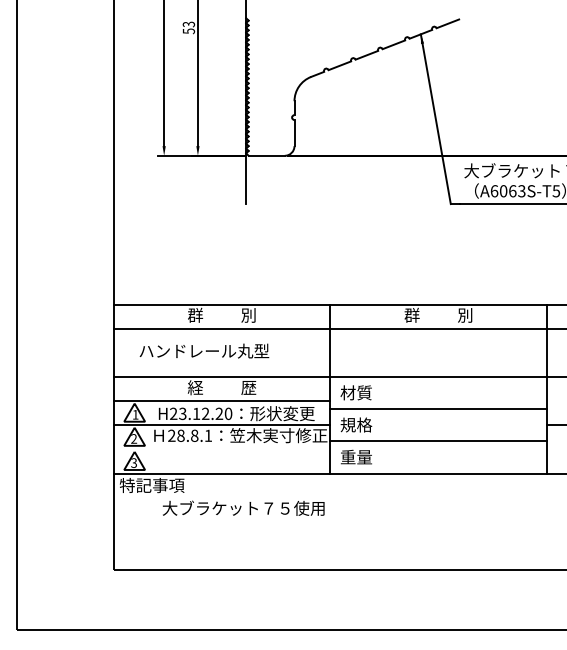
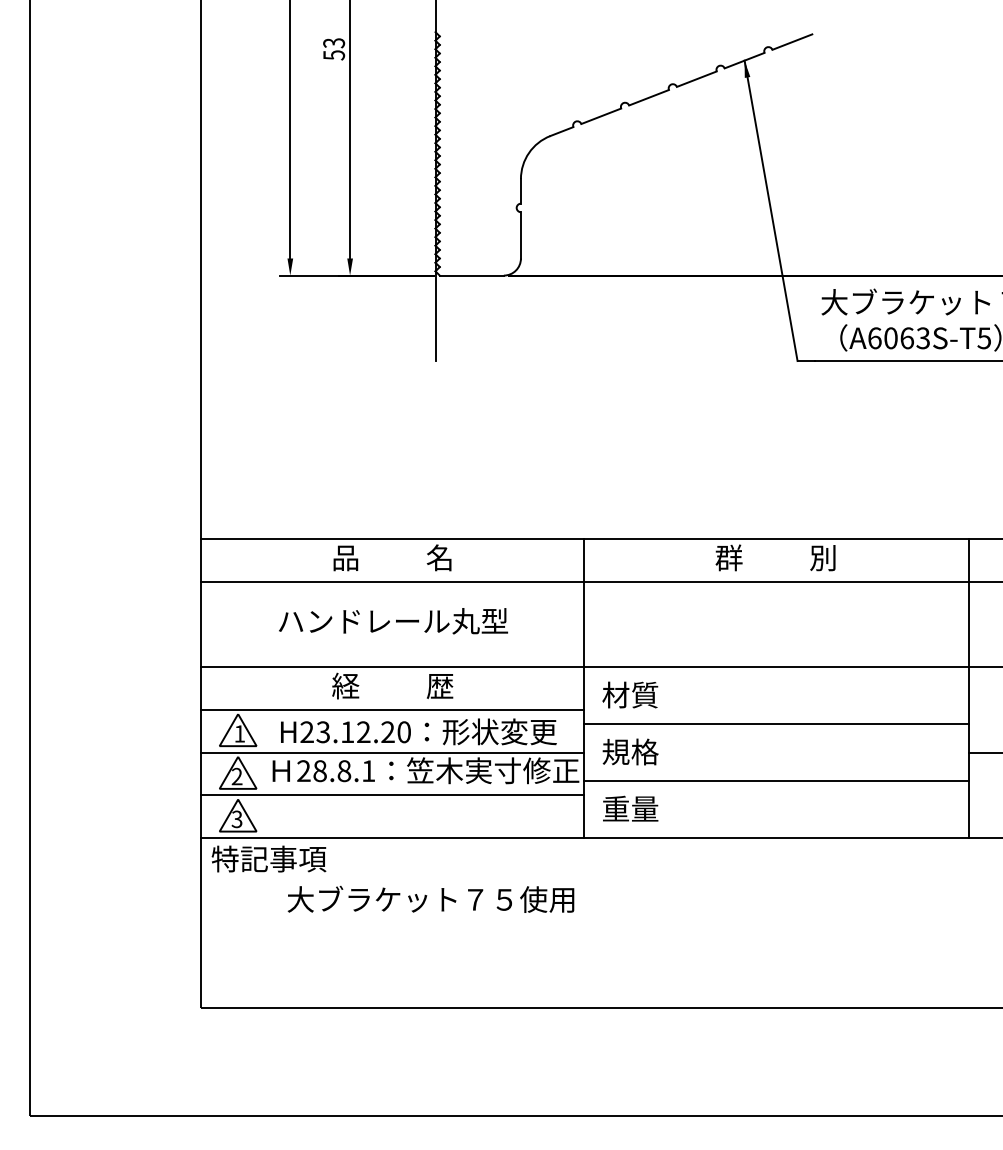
text: (221, 314) -> (391, 556), 群          別 -> 品          名
text: (204, 350) -> (393, 620), moved
line: (221, 449) -> (391, 795), added

